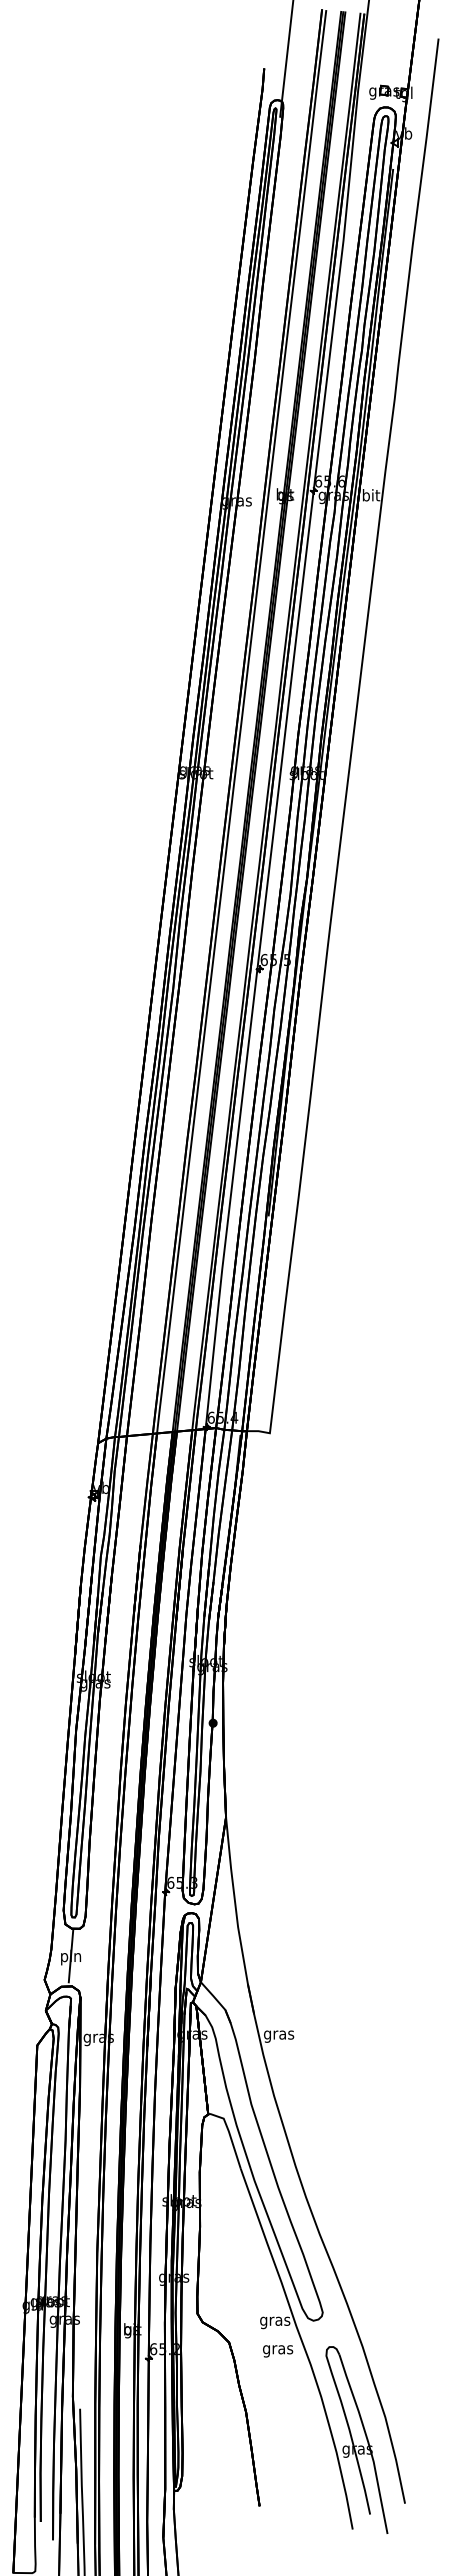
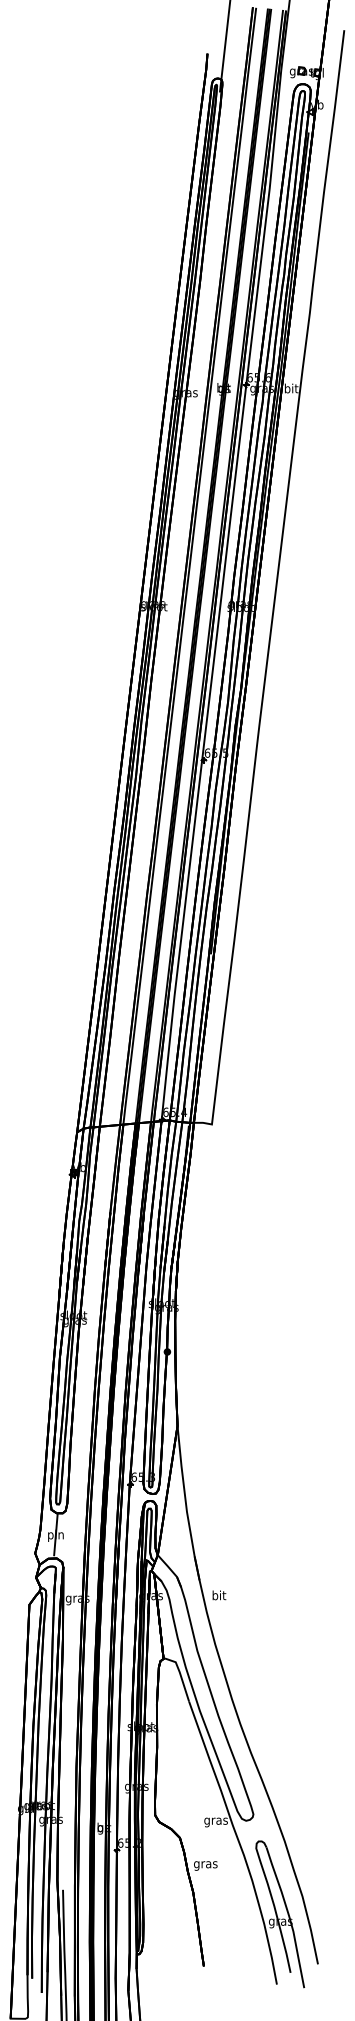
text: (279, 2034) -> (219, 1596), gras -> bit
text: (278, 2351) -> (206, 1866), moved

